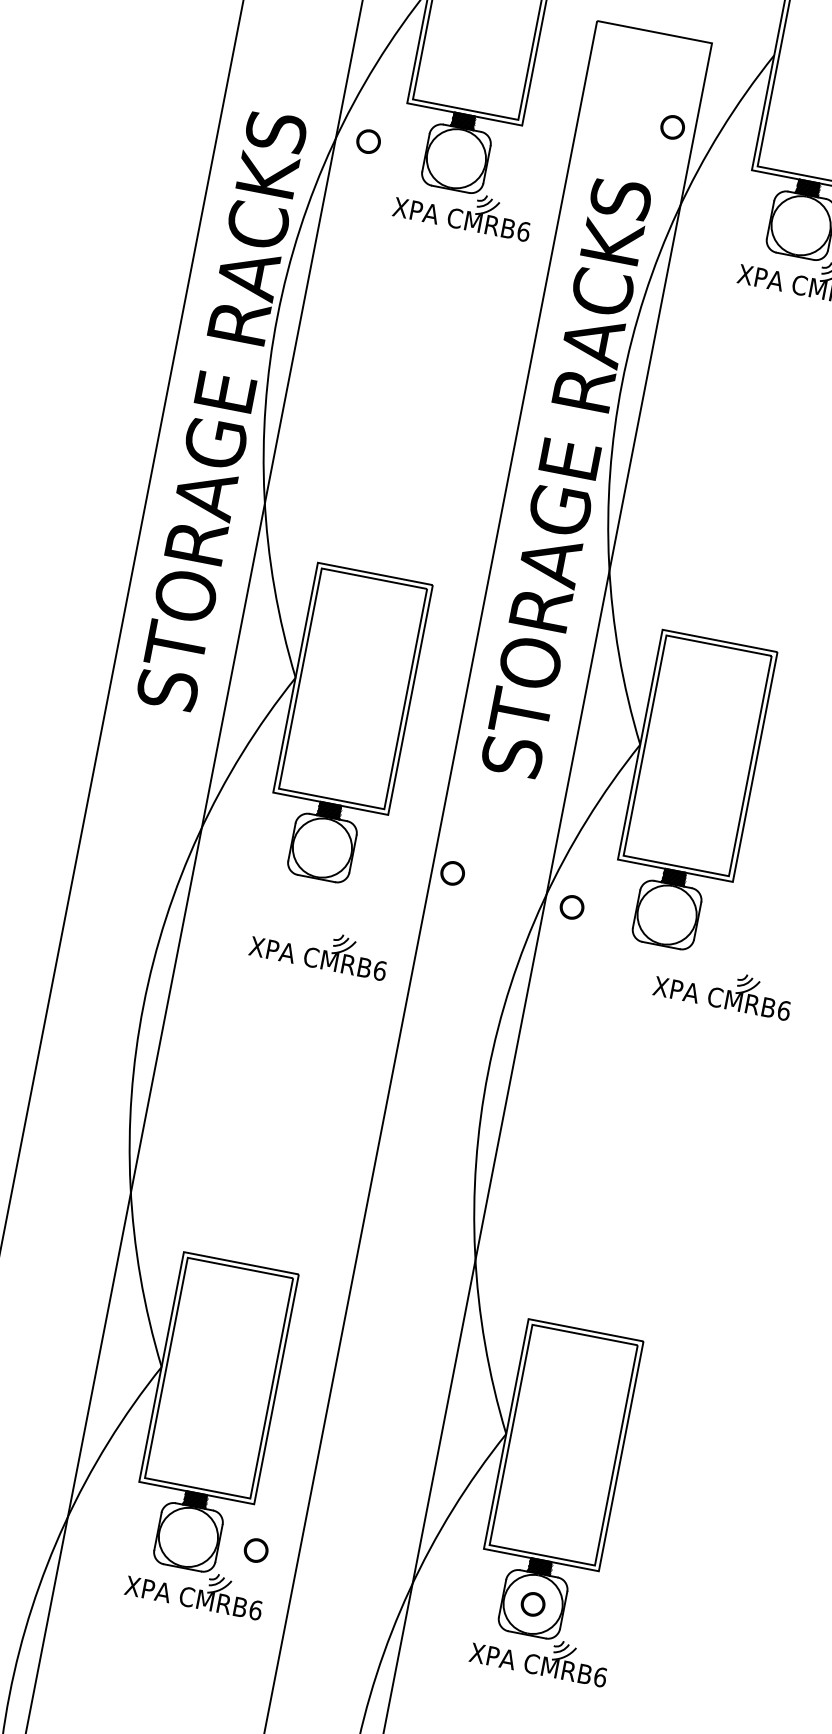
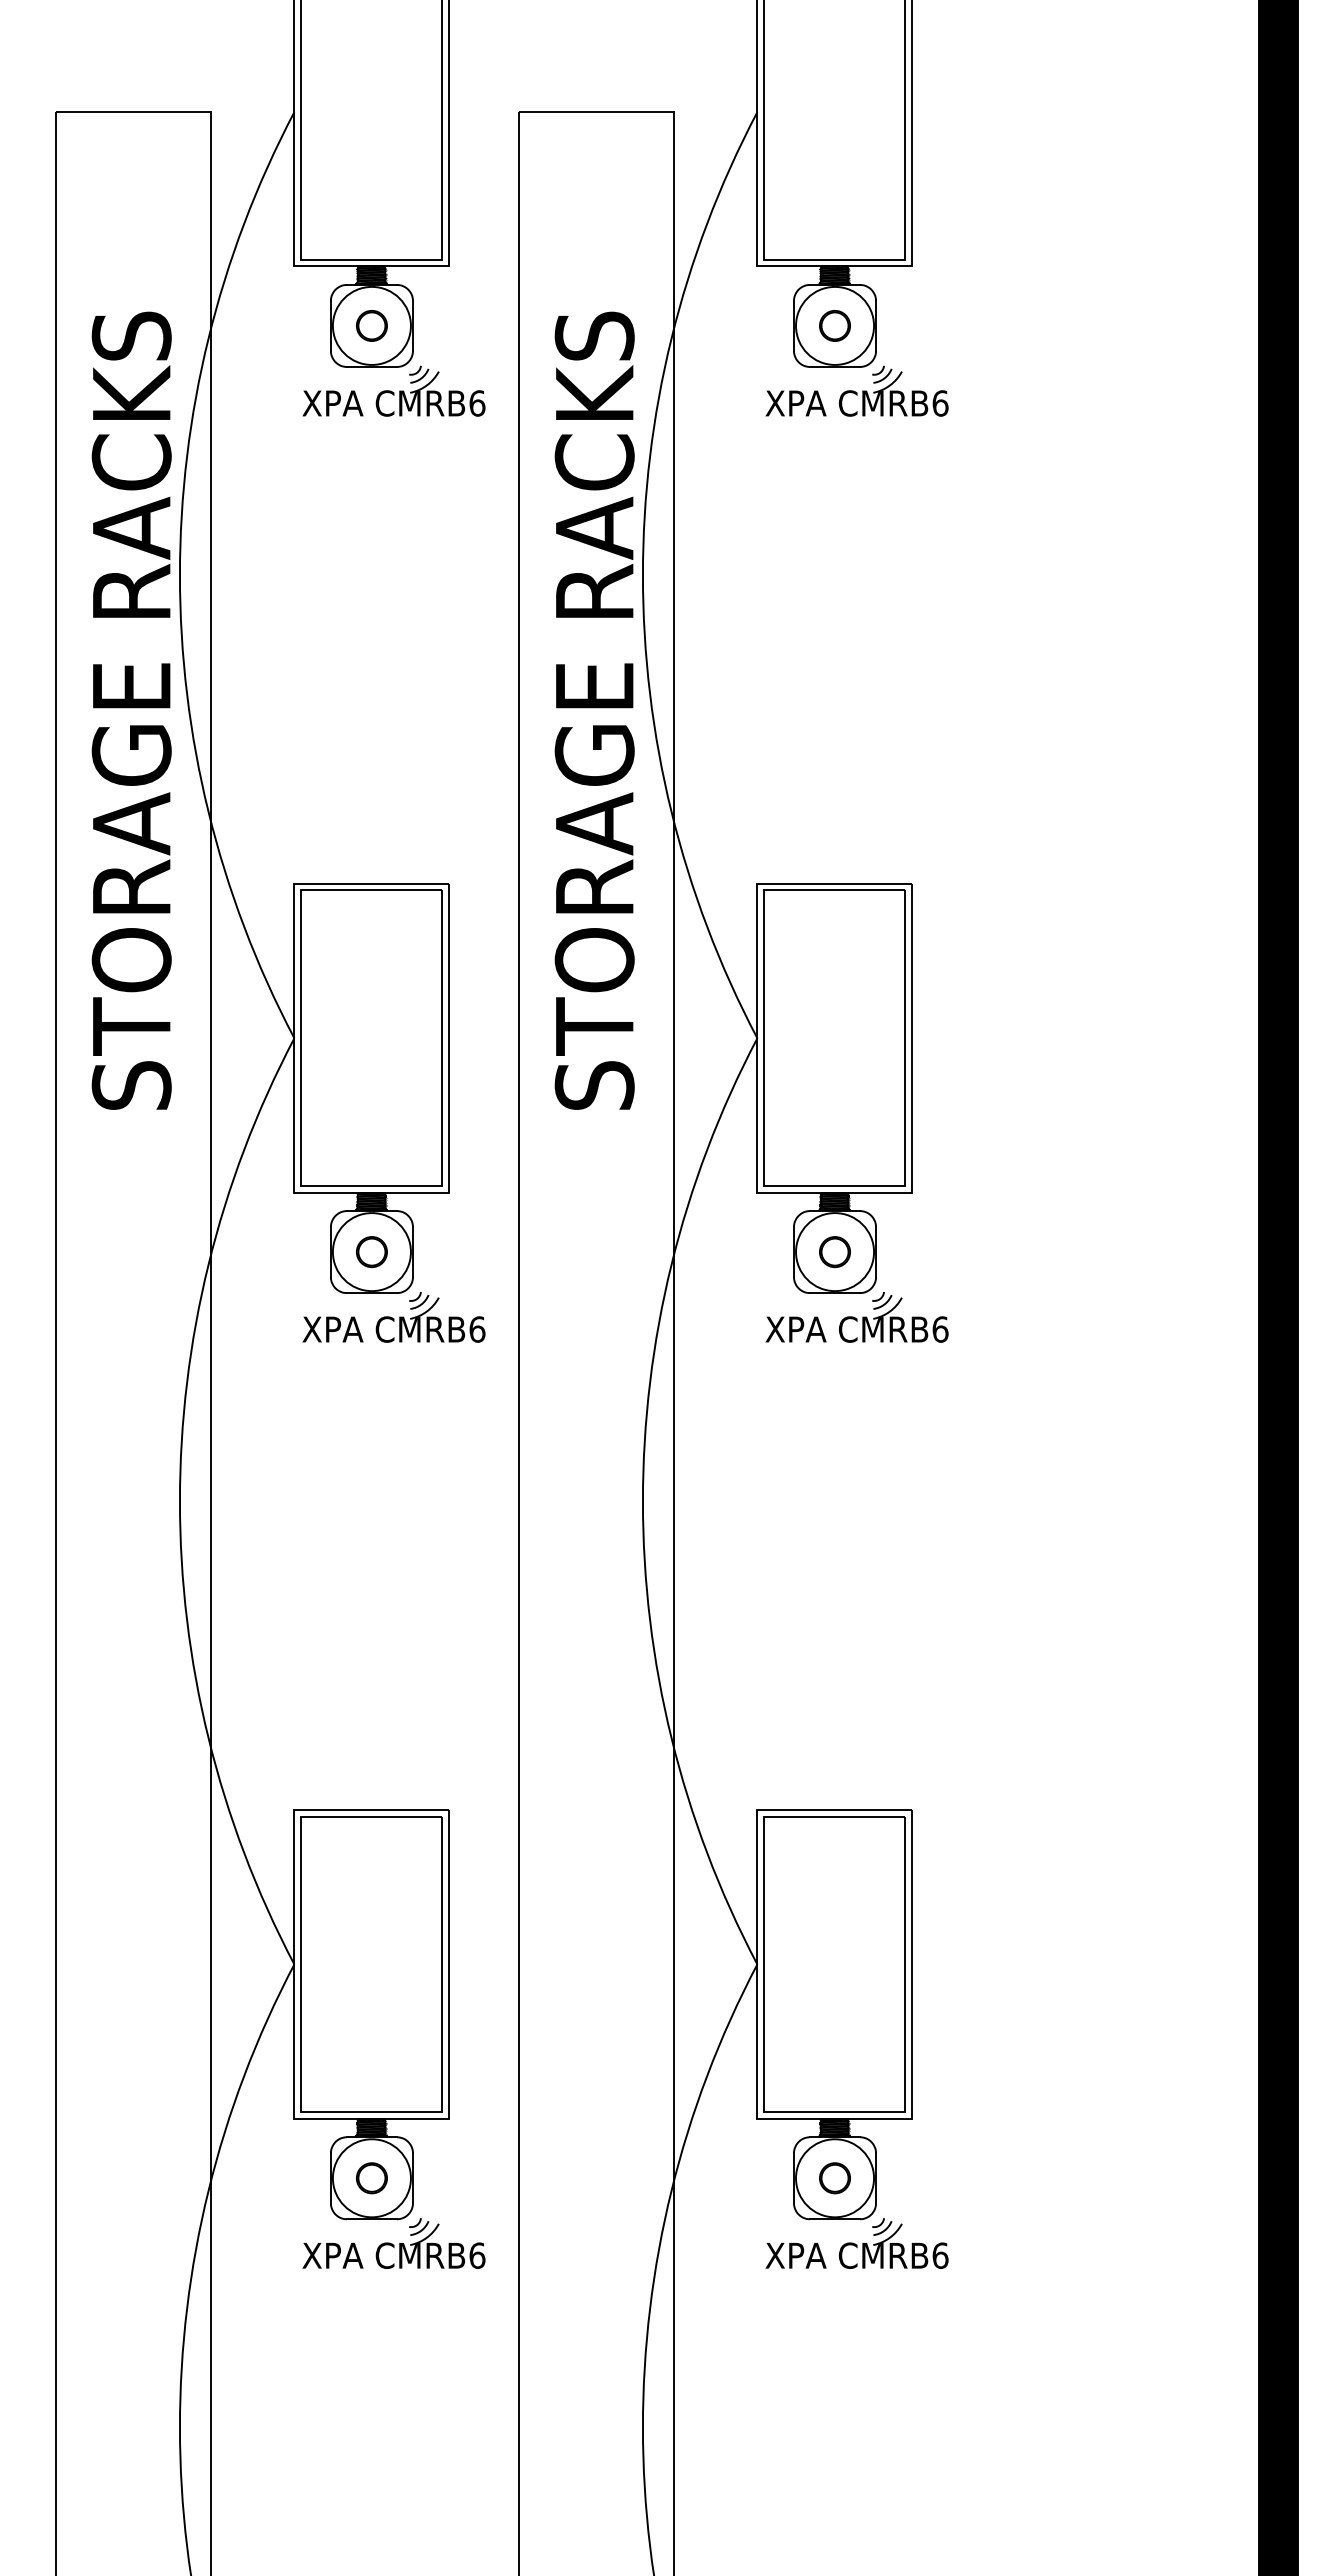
circle: (672, 127) -> (834, 325), moved
circle: (368, 141) -> (371, 325), moved
part: (452, 873) -> (371, 1252), moved
part: (571, 907) -> (834, 1252), moved
part: (319, 949) -> (393, 1317), moved
part: (723, 989) -> (856, 1317), moved
part: (255, 1550) -> (371, 2178), moved

